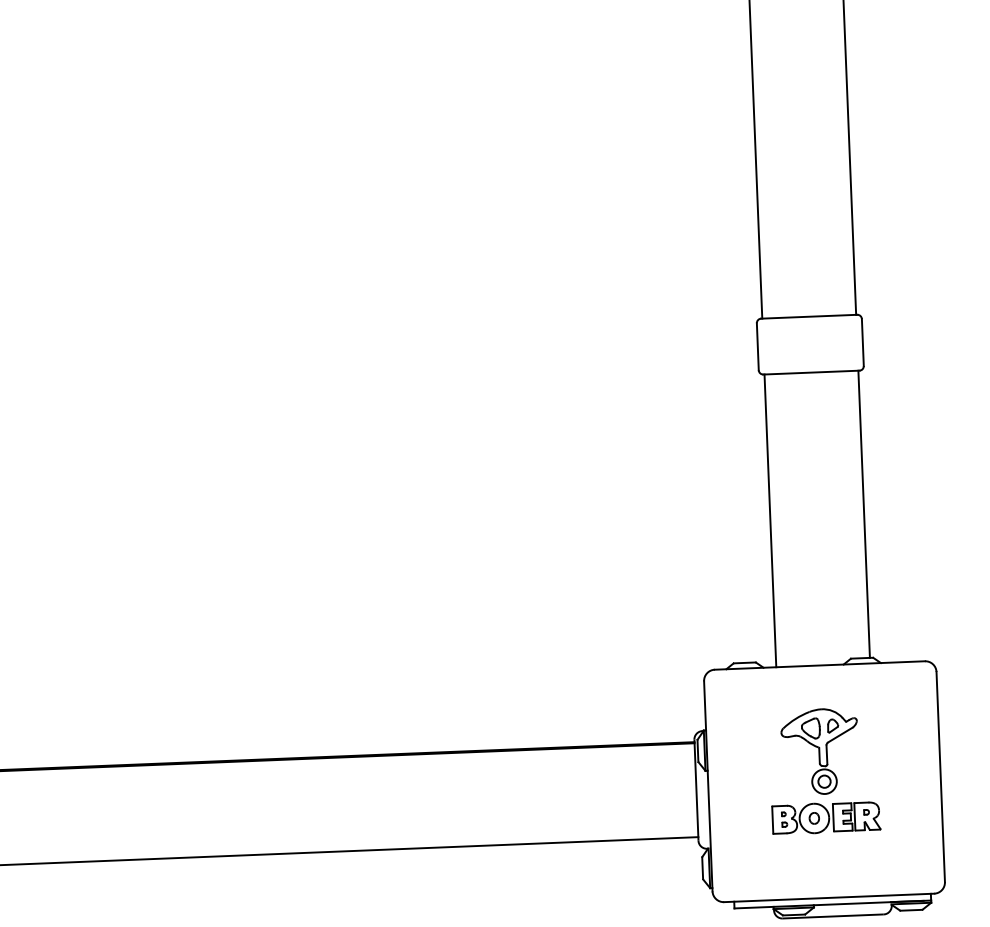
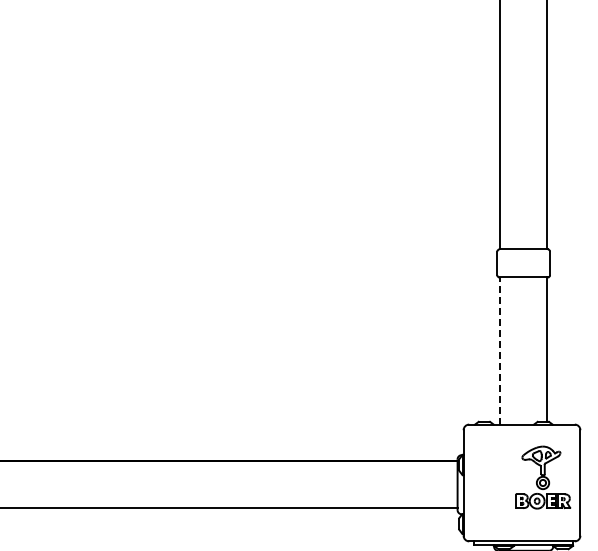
line: (771, 521) -> (500, 351), solid -> dashed
part: (825, 770) -> (543, 477), moved

